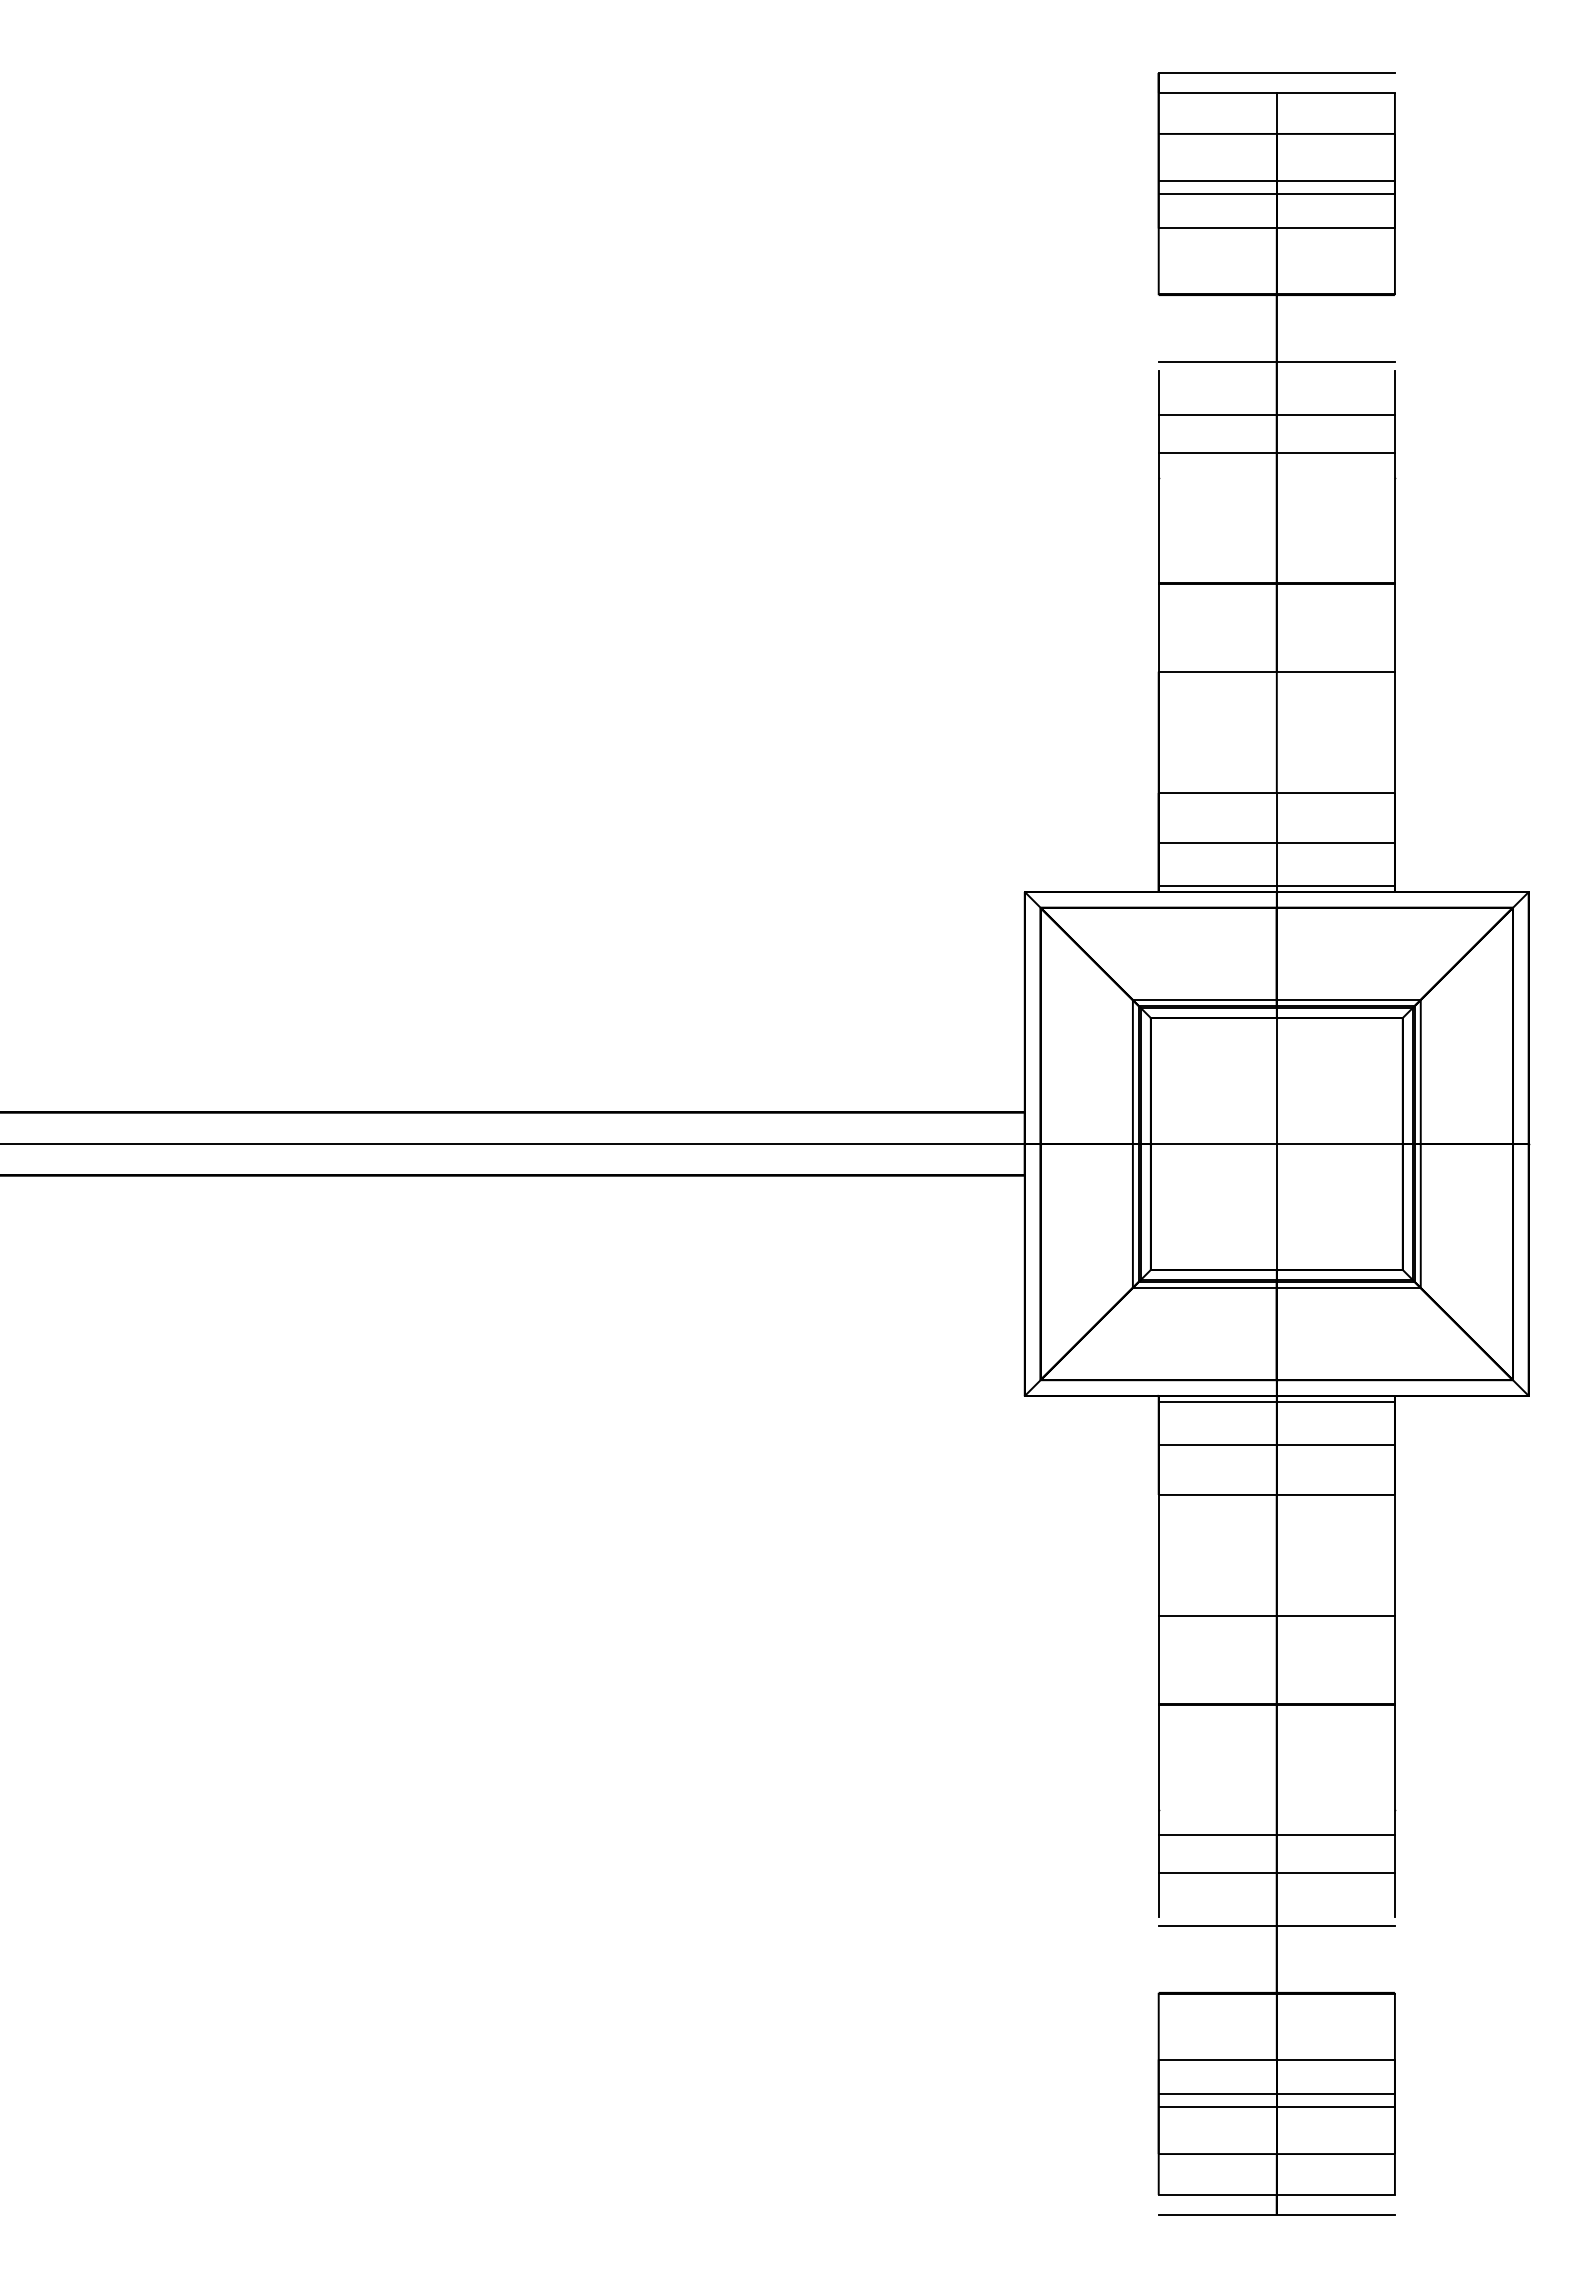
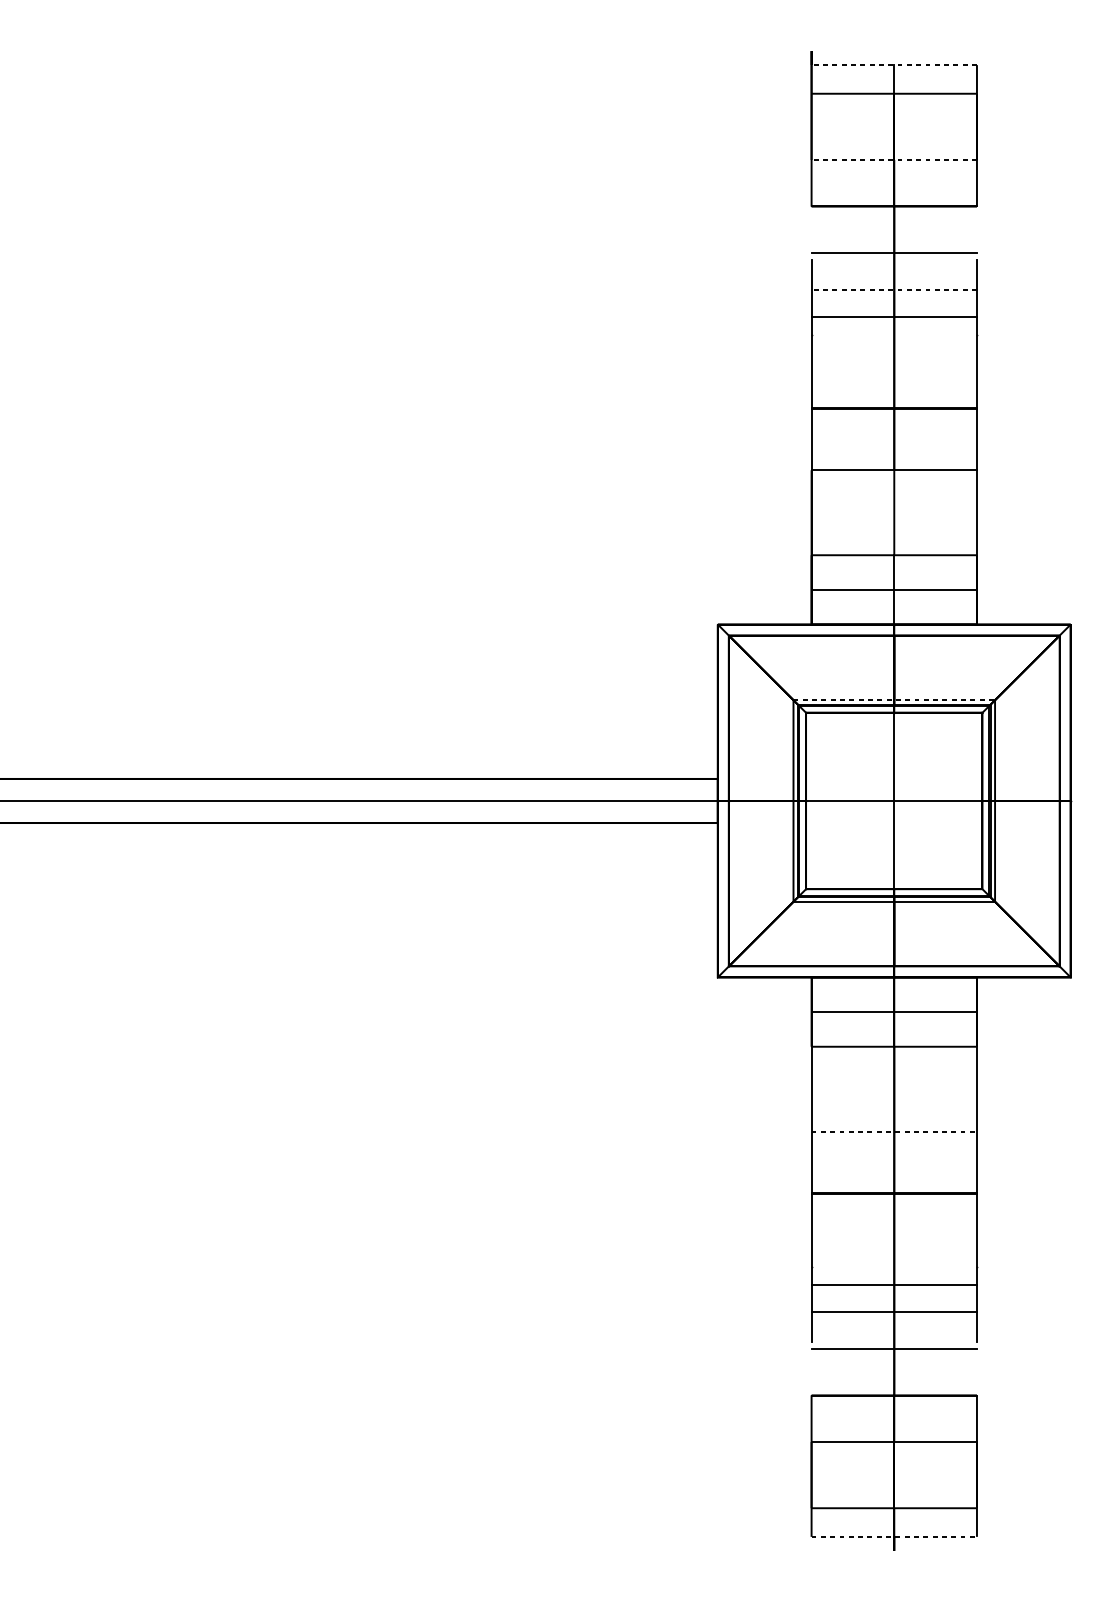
line: (1276, 73) -> (894, 51), removed
line: (1276, 93) -> (894, 65), solid -> dashed
line: (1276, 181) -> (894, 127), removed
line: (1276, 194) -> (894, 136), removed
line: (1276, 228) -> (894, 159), solid -> dashed
line: (1276, 414) -> (894, 290), solid -> dashed
line: (1276, 886) -> (894, 620), removed
line: (1276, 1000) -> (894, 700), solid -> dashed
line: (1276, 1401) -> (894, 981), removed
line: (1277, 1616) -> (894, 1131), solid -> dashed
line: (1276, 2093) -> (894, 1465), removed
line: (1276, 2106) -> (894, 1474), removed
line: (1277, 2194) -> (894, 1536), solid -> dashed
line: (1276, 2214) -> (894, 1550), removed

